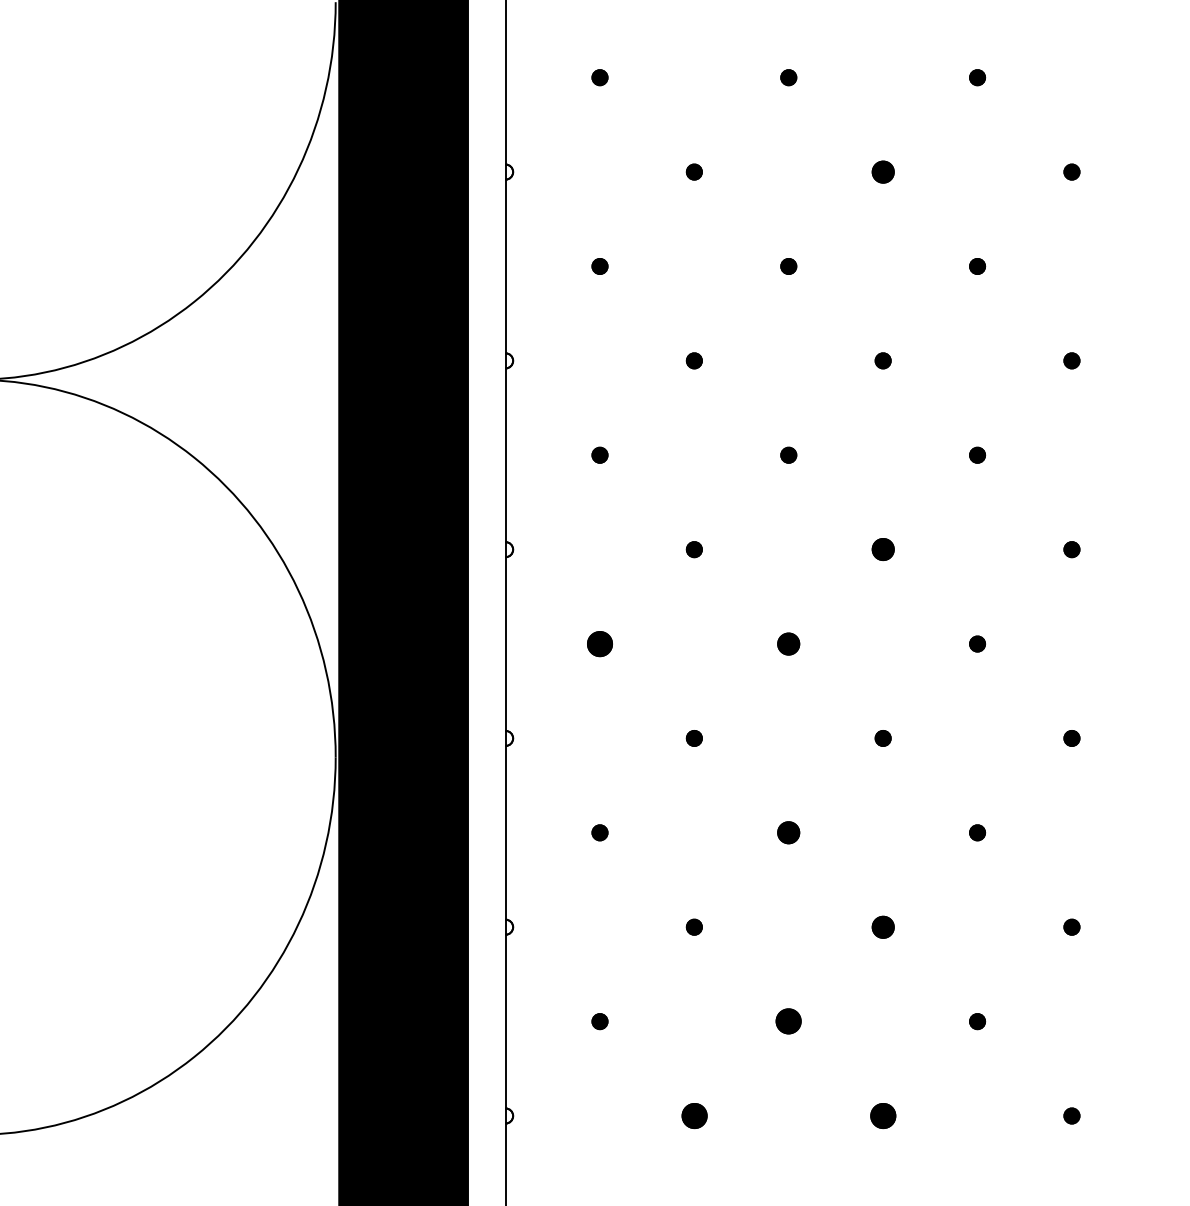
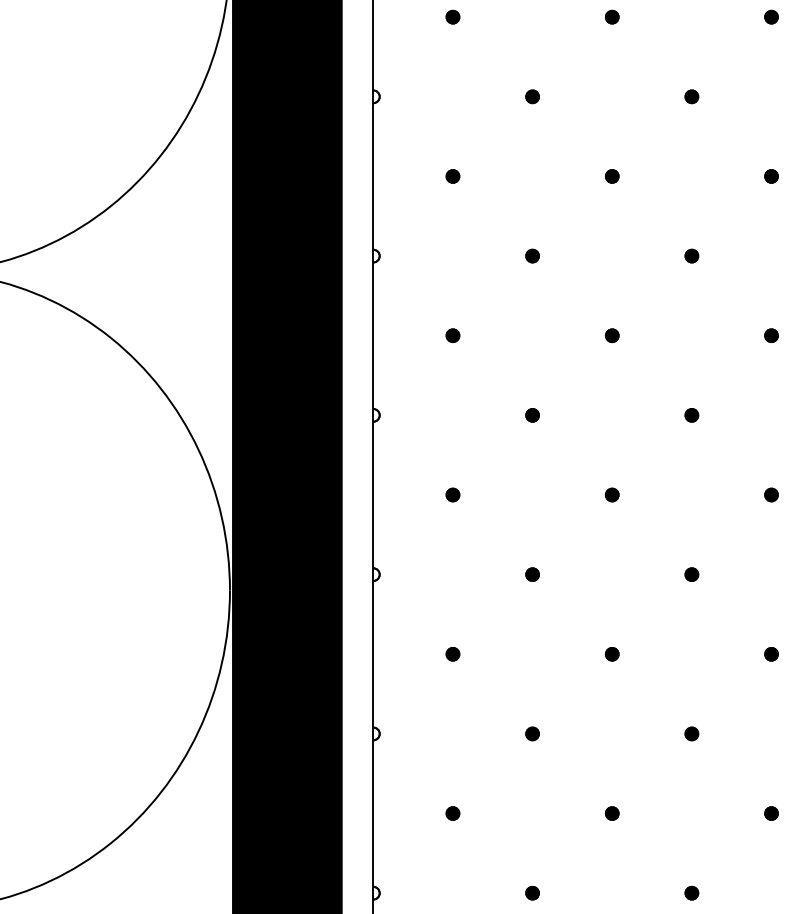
part: (882, 171) -> (691, 96), size x0.71
part: (882, 549) -> (691, 415), size x0.71
part: (599, 643) -> (452, 494), size x0.62
part: (788, 643) -> (612, 494), size x0.71
part: (788, 832) -> (612, 654), size x0.71
part: (882, 926) -> (691, 733), size x0.71
part: (788, 1021) -> (612, 813), size x0.62
part: (693, 1115) -> (531, 892), size x0.62
part: (882, 1115) -> (691, 892), size x0.62

